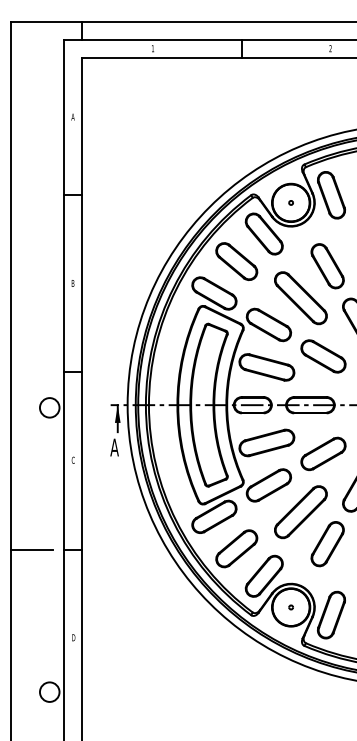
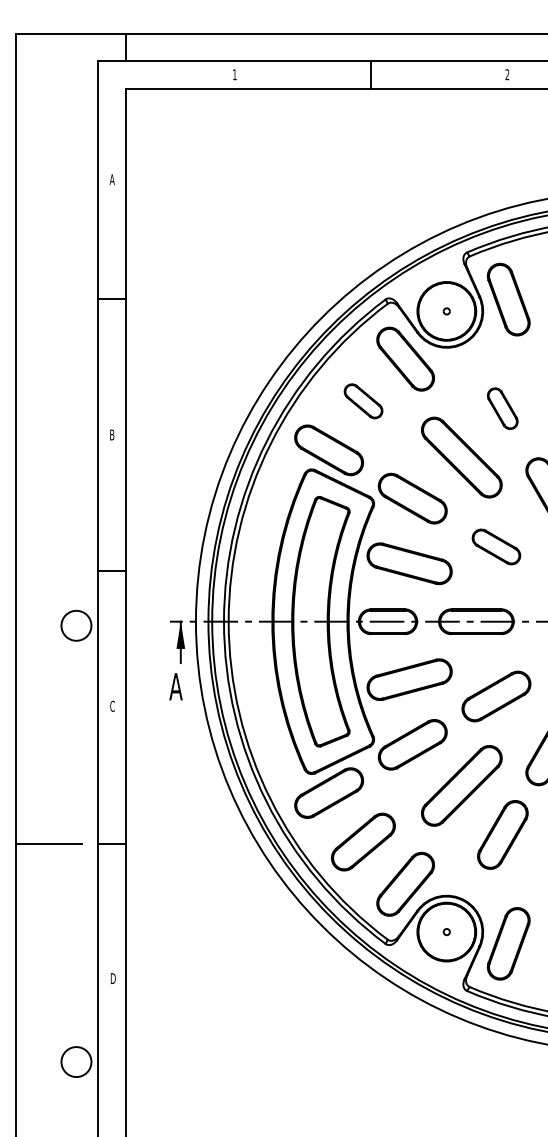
part: (236, 261) -> (362, 401), size x0.6
part: (327, 266) -> (502, 408), size x0.6
part: (323, 356) -> (496, 547), size x0.7

